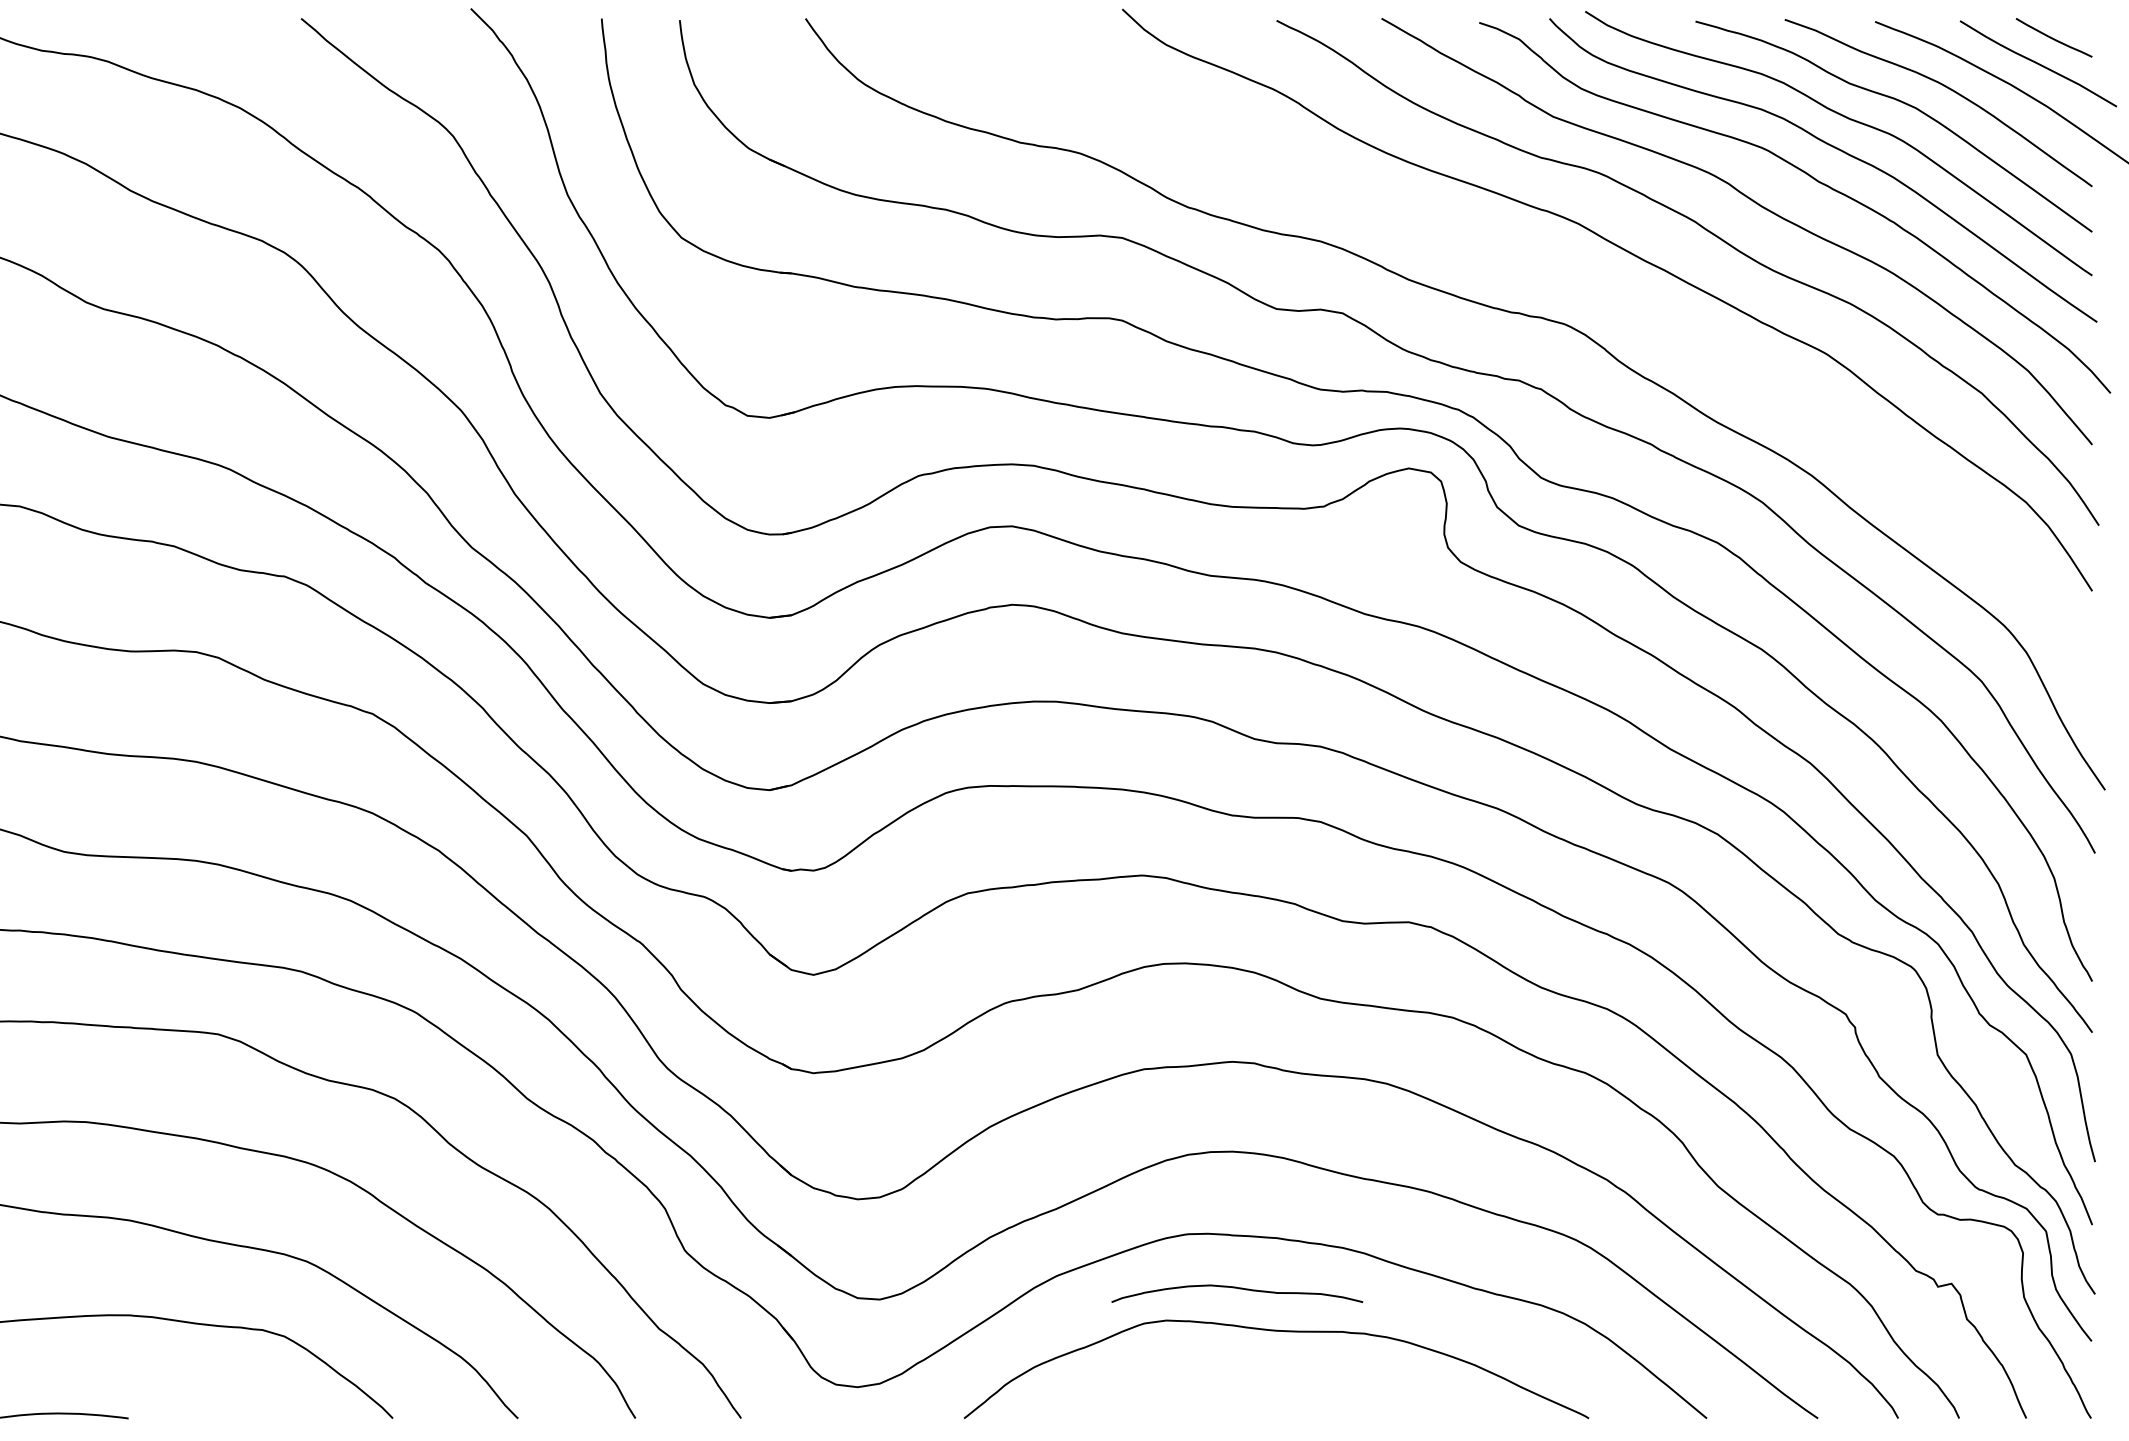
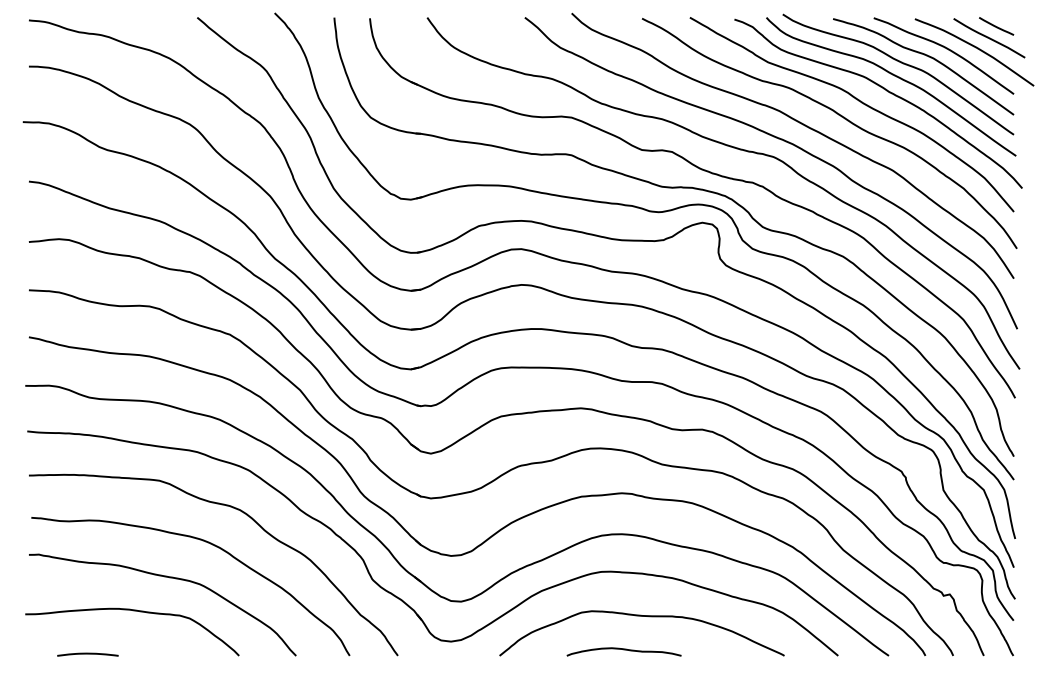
curve: (1591, 292) -> (785, 142), added
curve: (1235, 1290) -> (623, 650), moved

